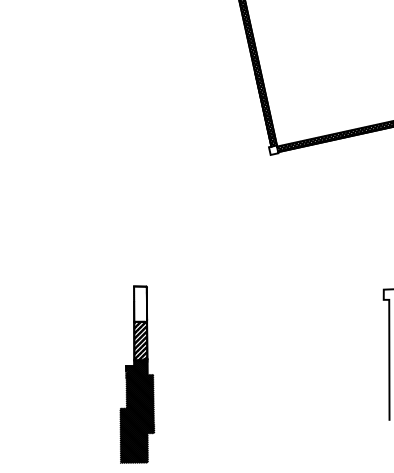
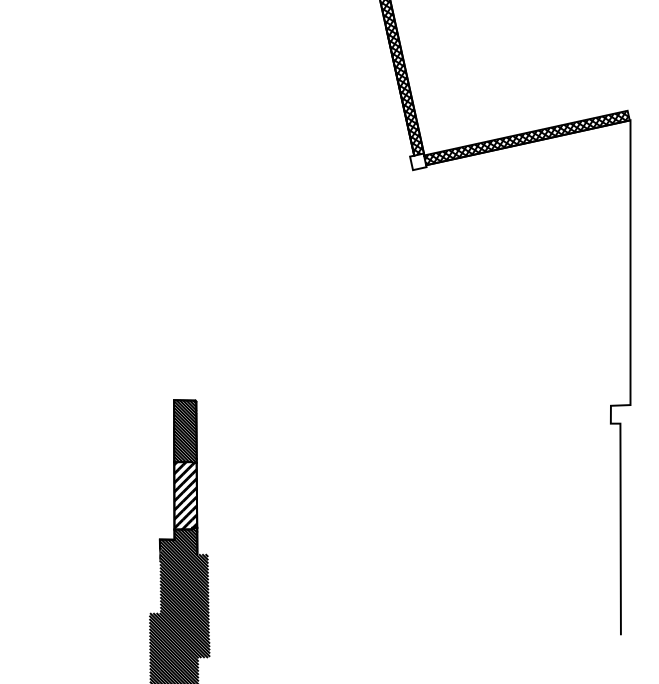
hatch: (140, 304) -> (185, 431), added

